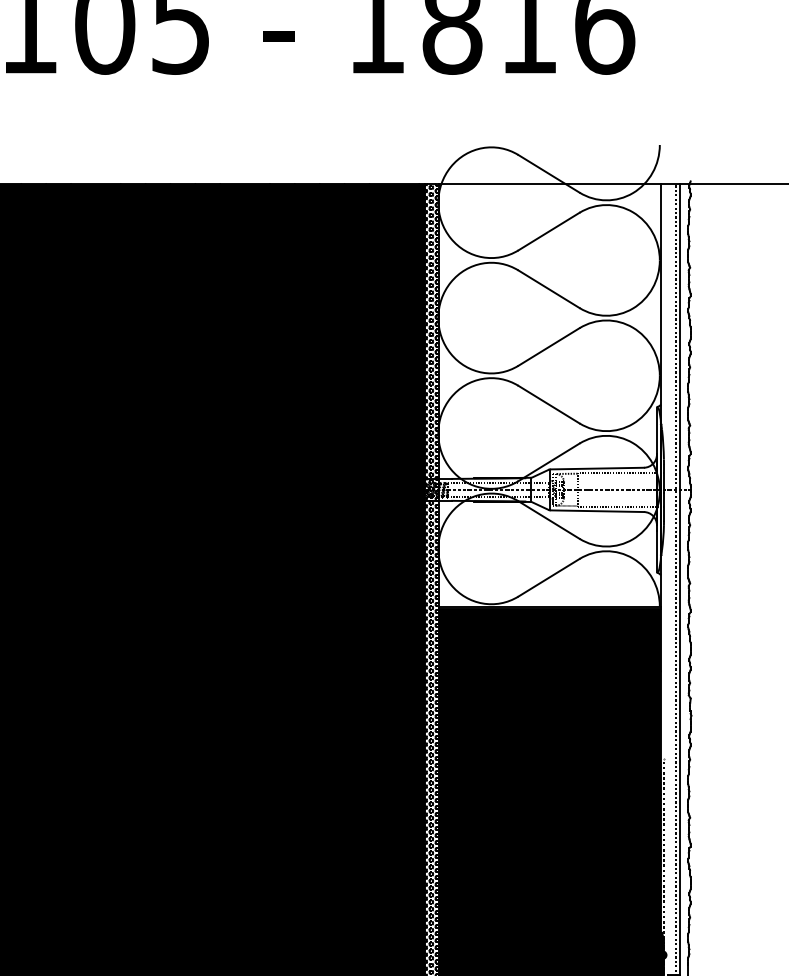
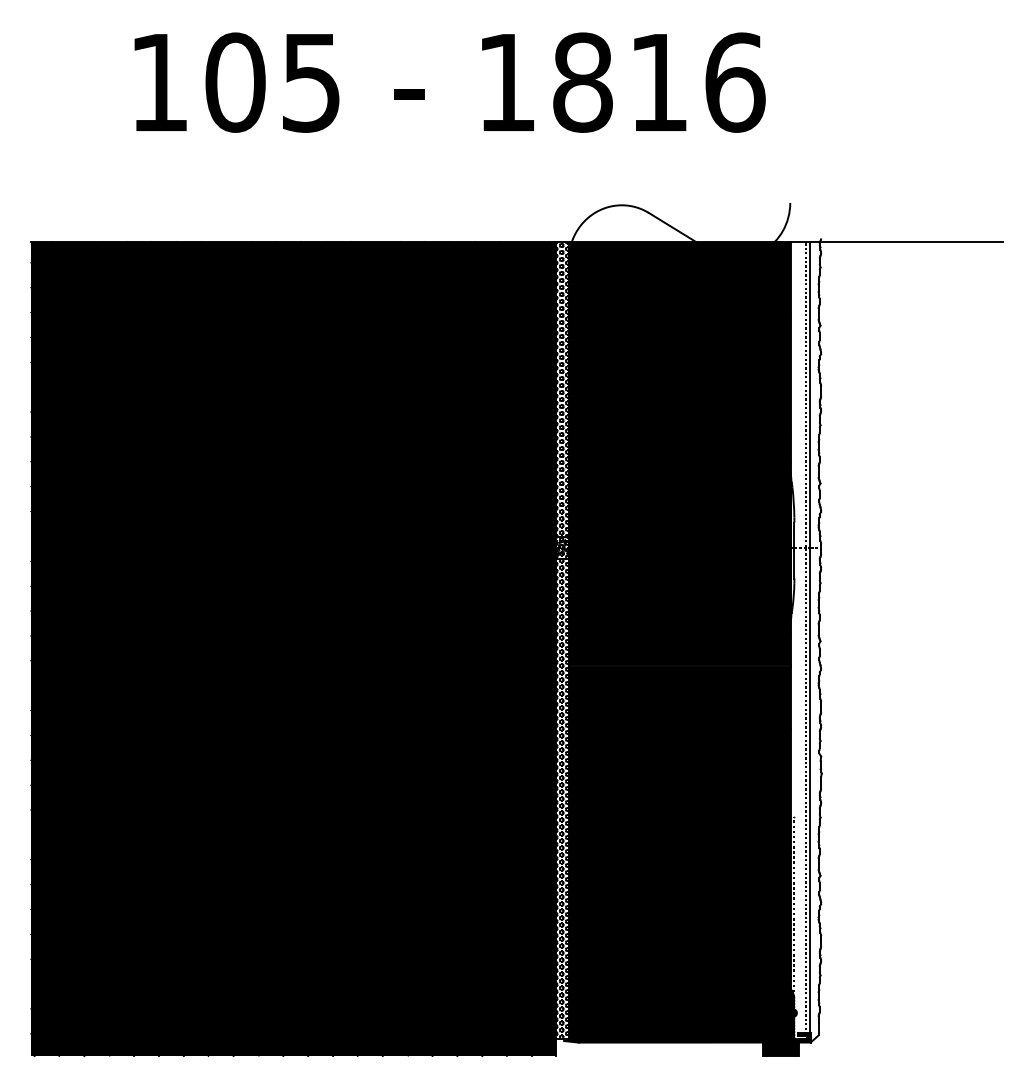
fill: (549, 394) -> (679, 452), added

